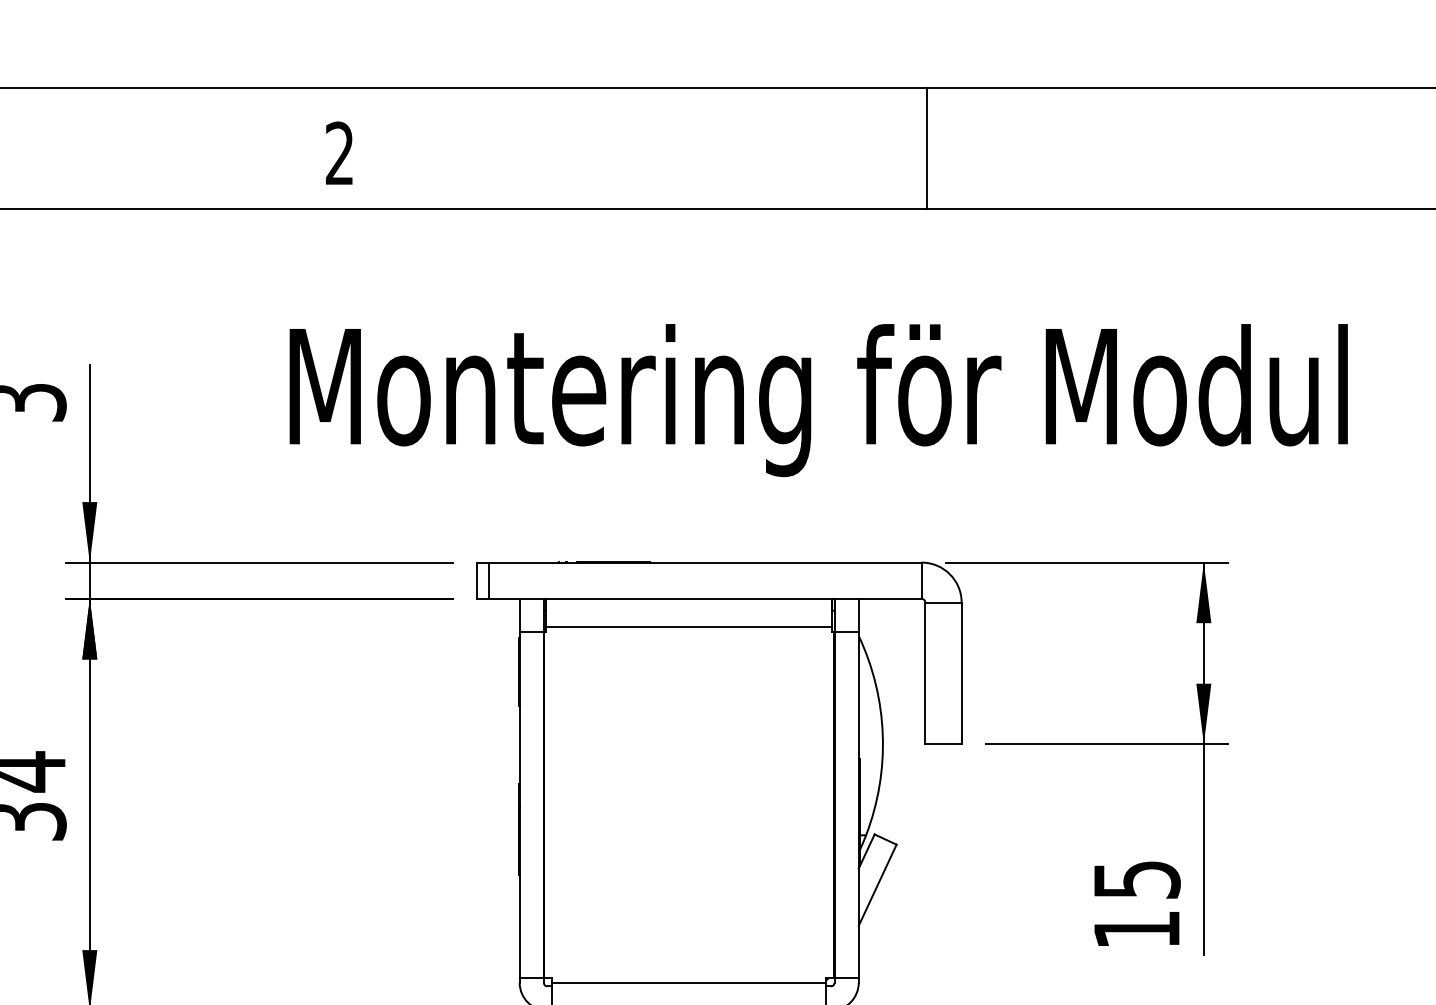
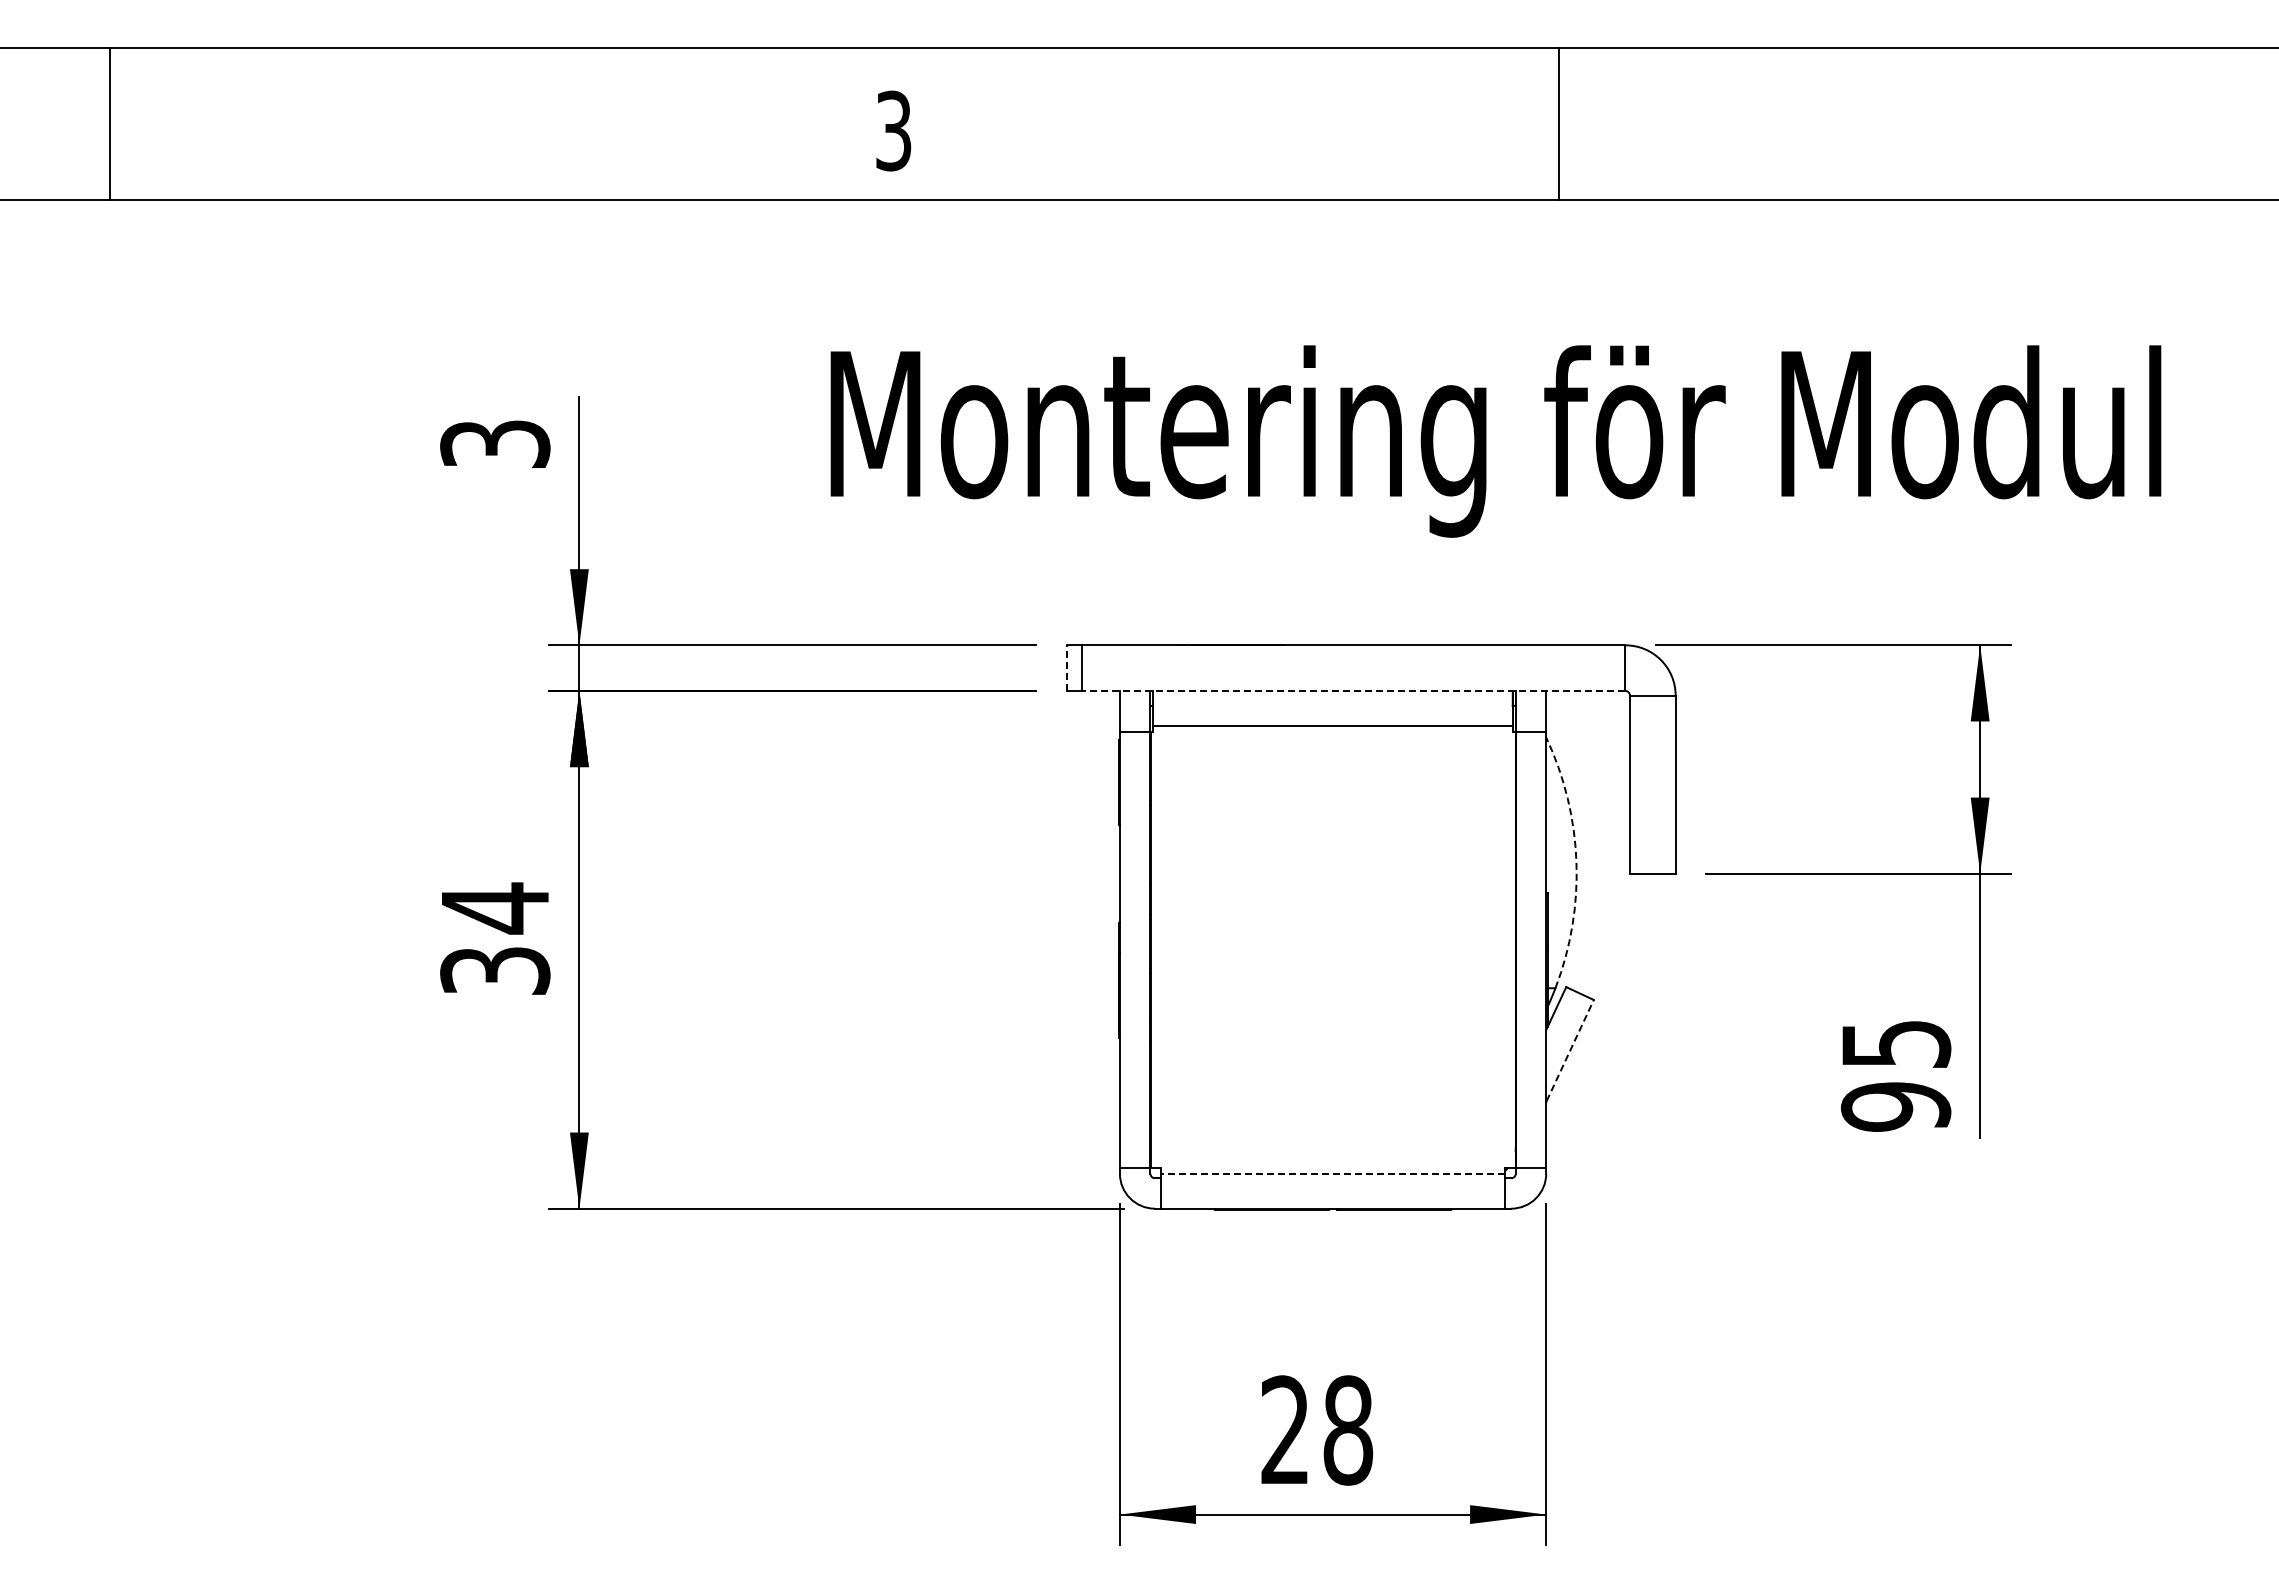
line: (927, 147) -> (1559, 123), moved
text: (339, 153) -> (893, 130), 2 -> 3
line: (477, 581) -> (1066, 668), solid -> dashed
line: (705, 599) -> (1353, 691), solid -> dashed
arc: (882, 734) -> (1576, 861), solid -> dashed
line: (878, 884) -> (1570, 1050), solid -> dashed
text: (1136, 929) -> (1895, 1106), 15 -> 95
line: (688, 982) -> (1332, 1173), solid -> dashed

